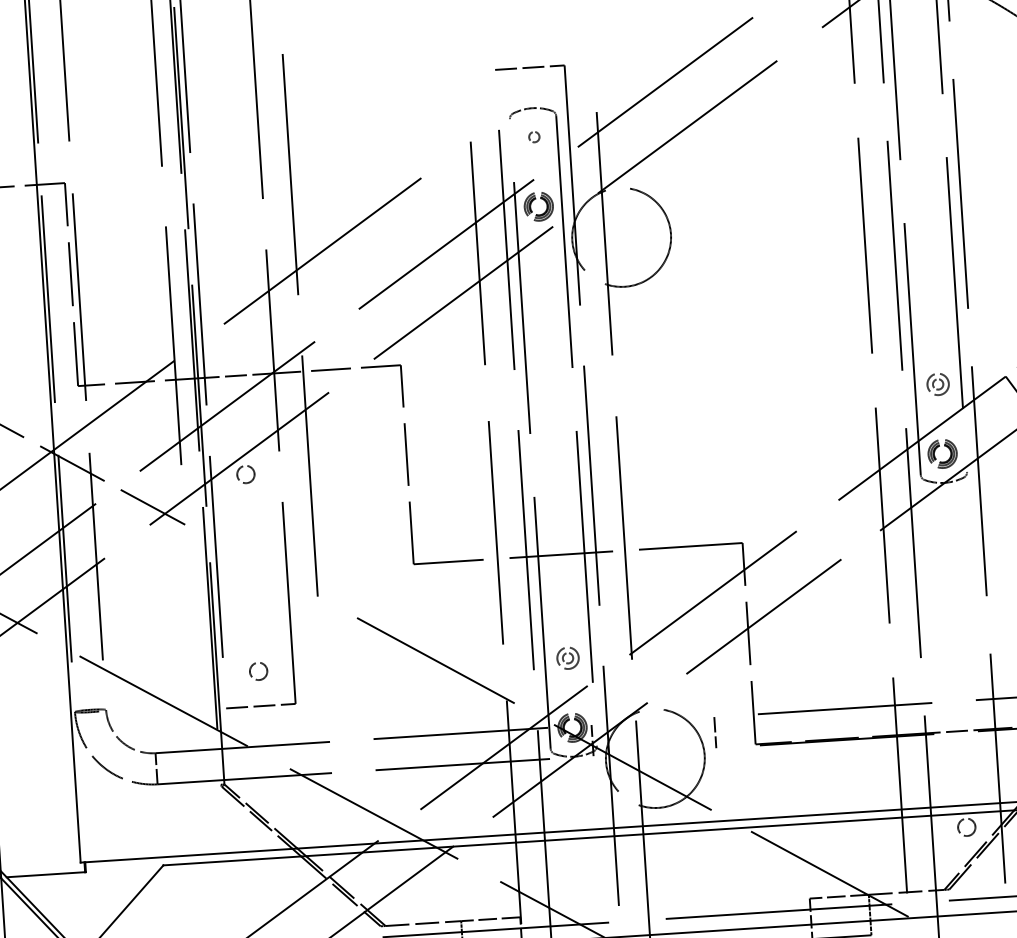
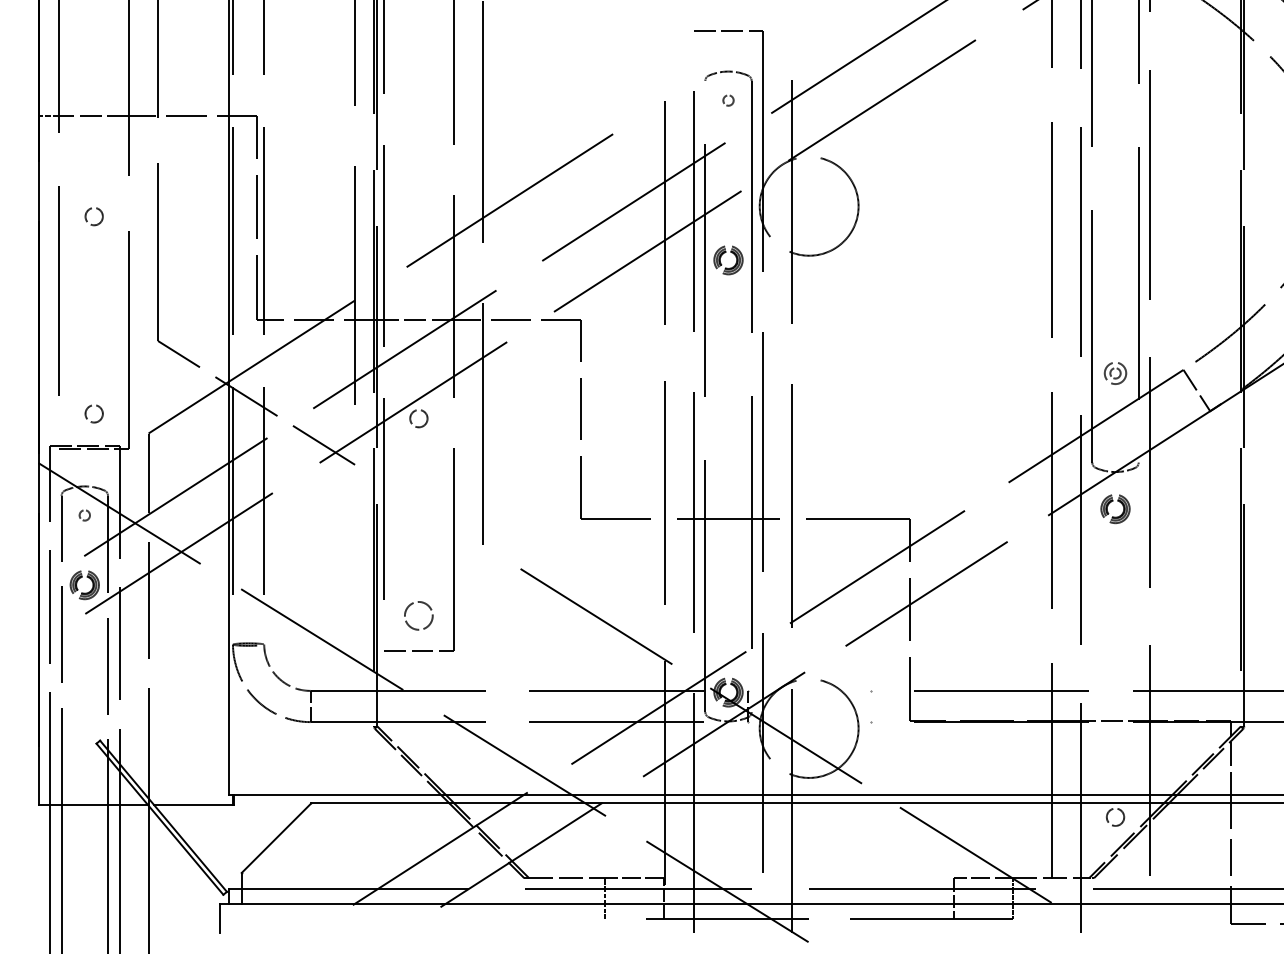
part: (538, 213) -> (727, 267), moved
part: (943, 461) -> (1115, 516), moved
part: (568, 657) -> (728, 622), removed
circle: (258, 671) -> (418, 615), size x1.6
line: (715, 732) -> (870, 706), removed

